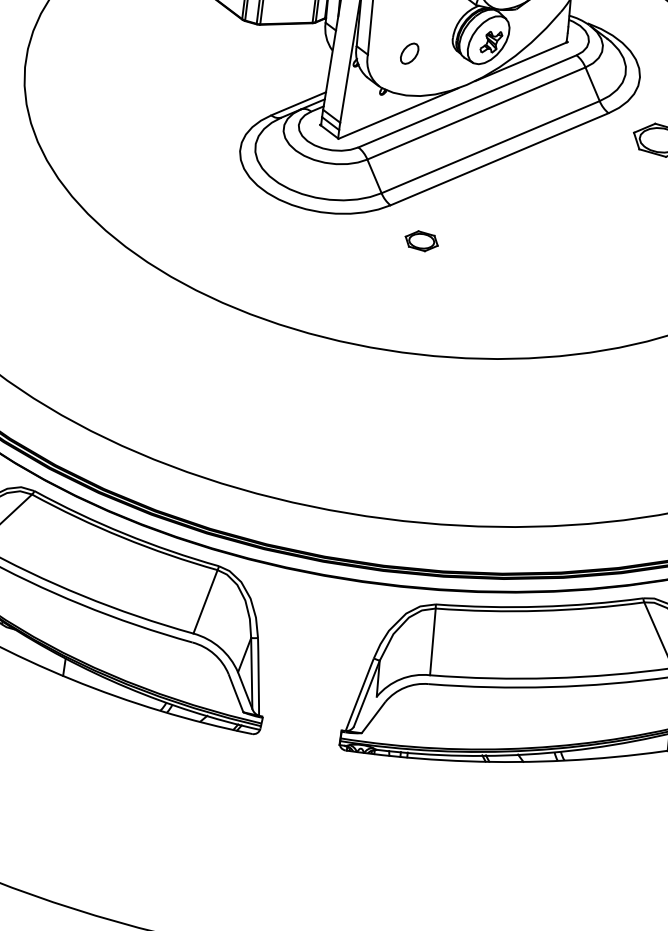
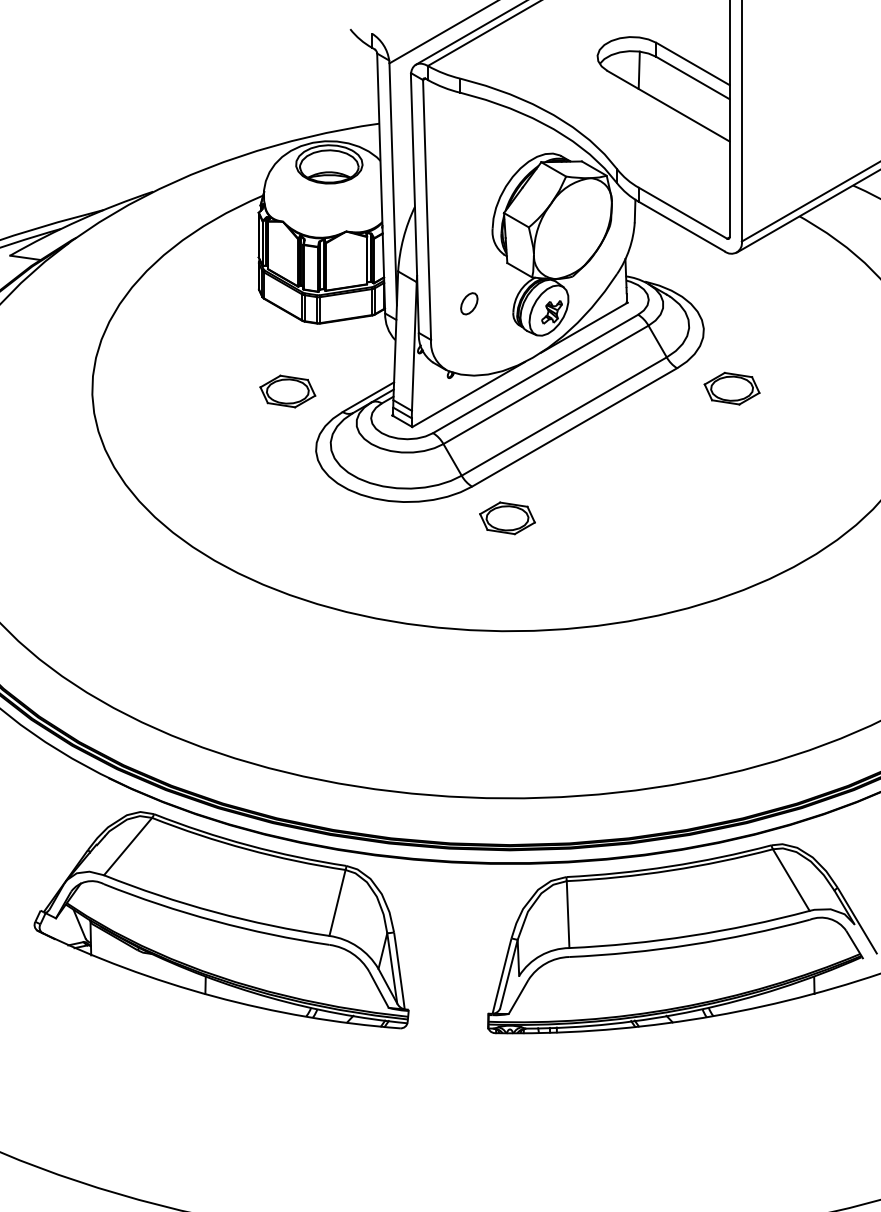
part: (409, 53) -> (469, 303), moved
part: (219, 88) -> (287, 391), added
part: (421, 241) -> (507, 518), size x1.67

